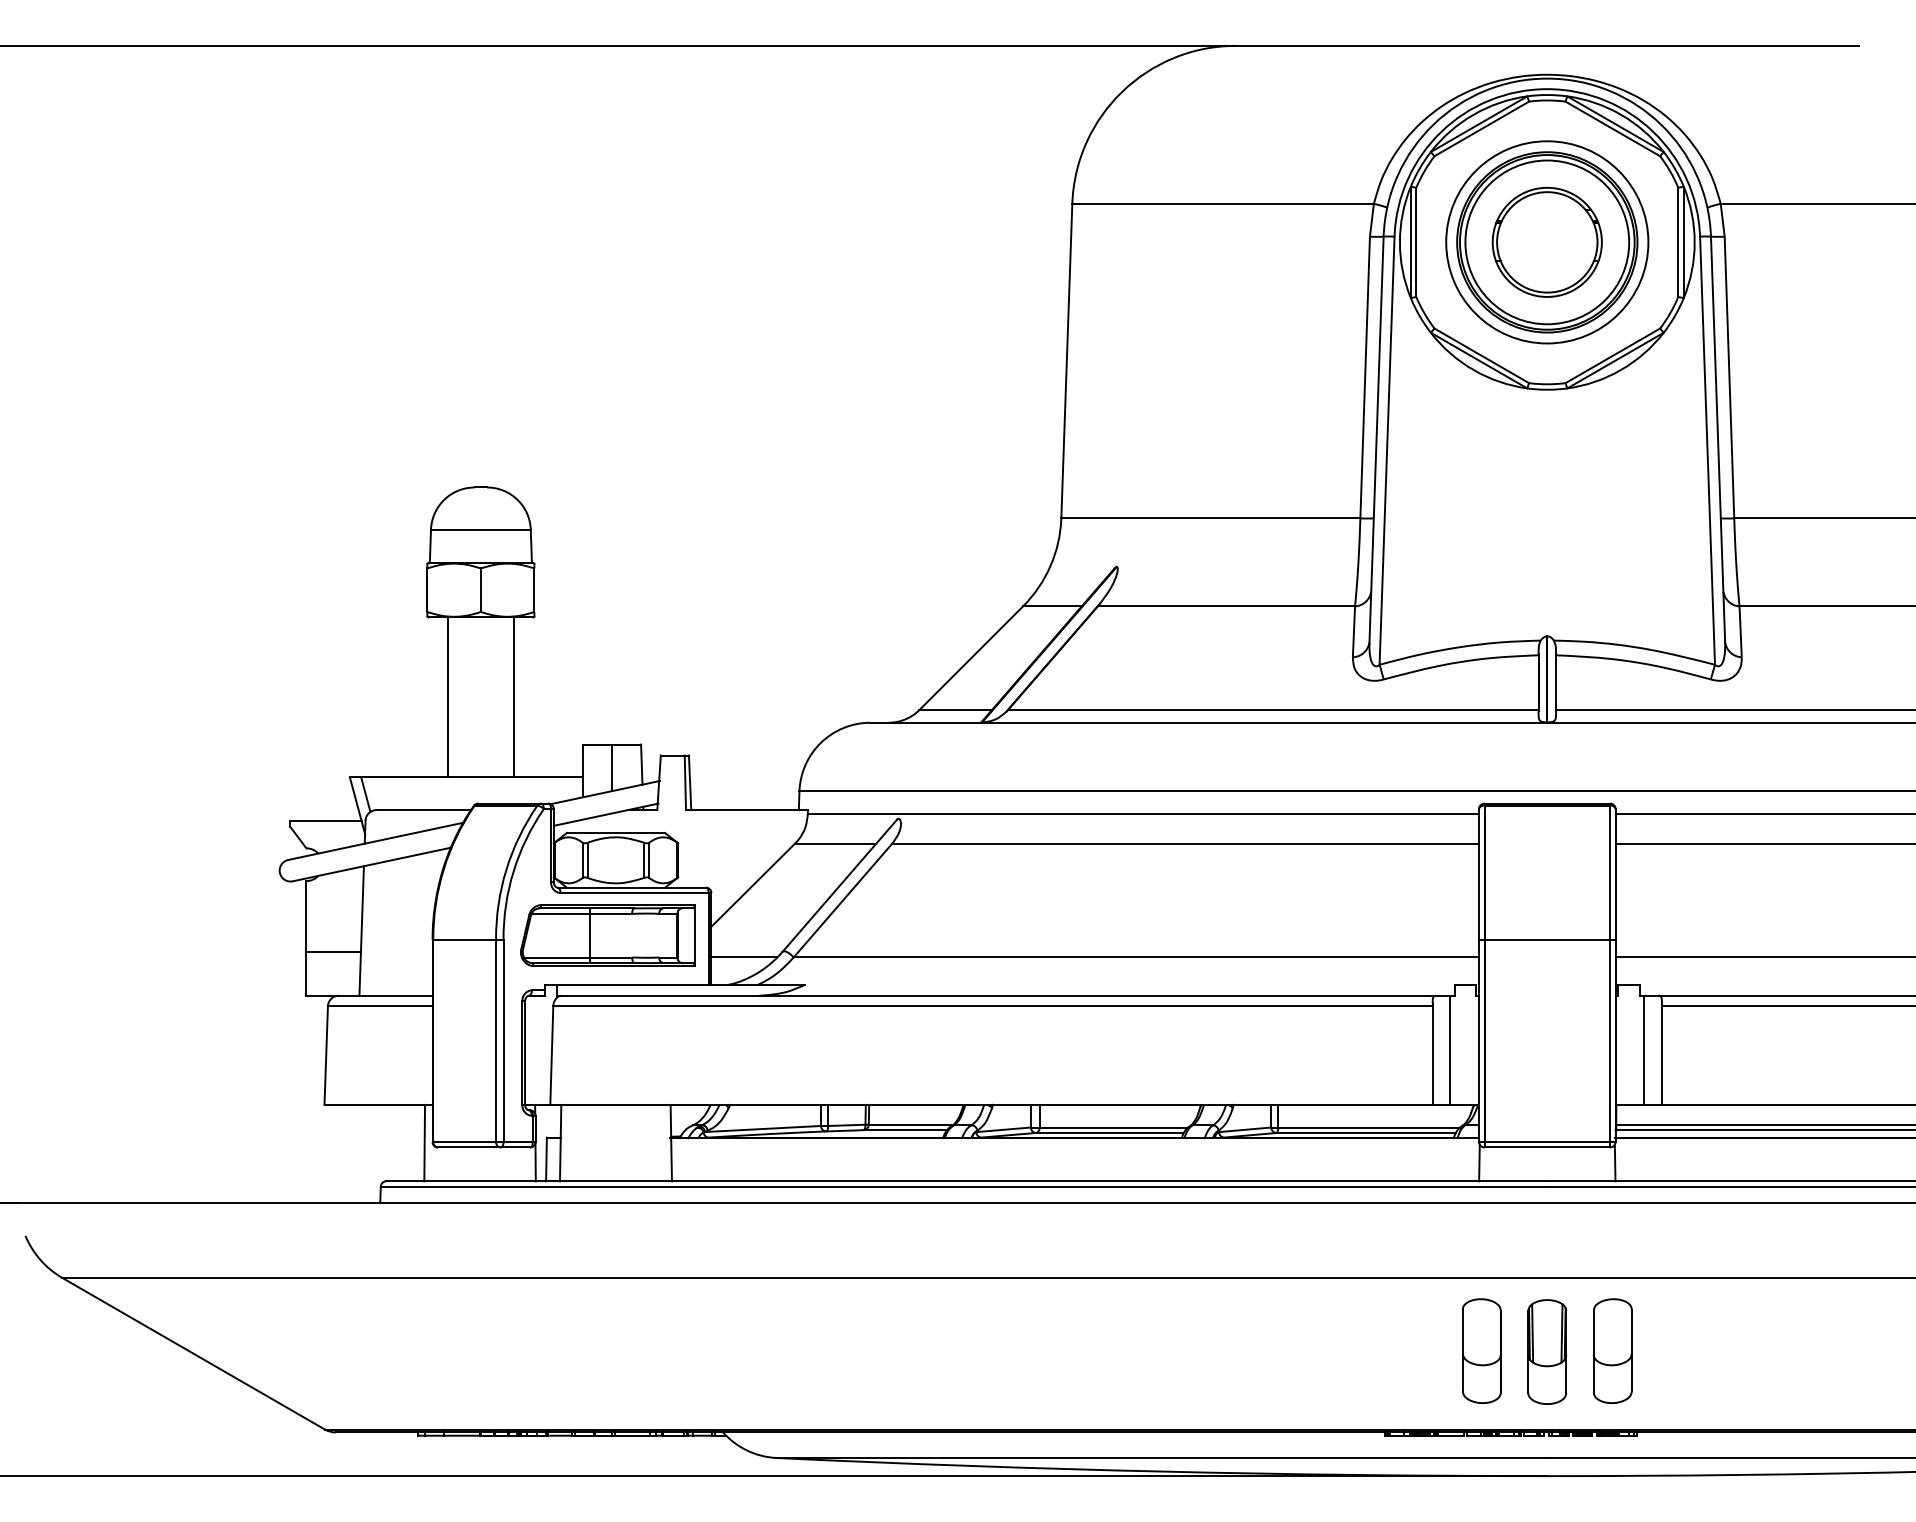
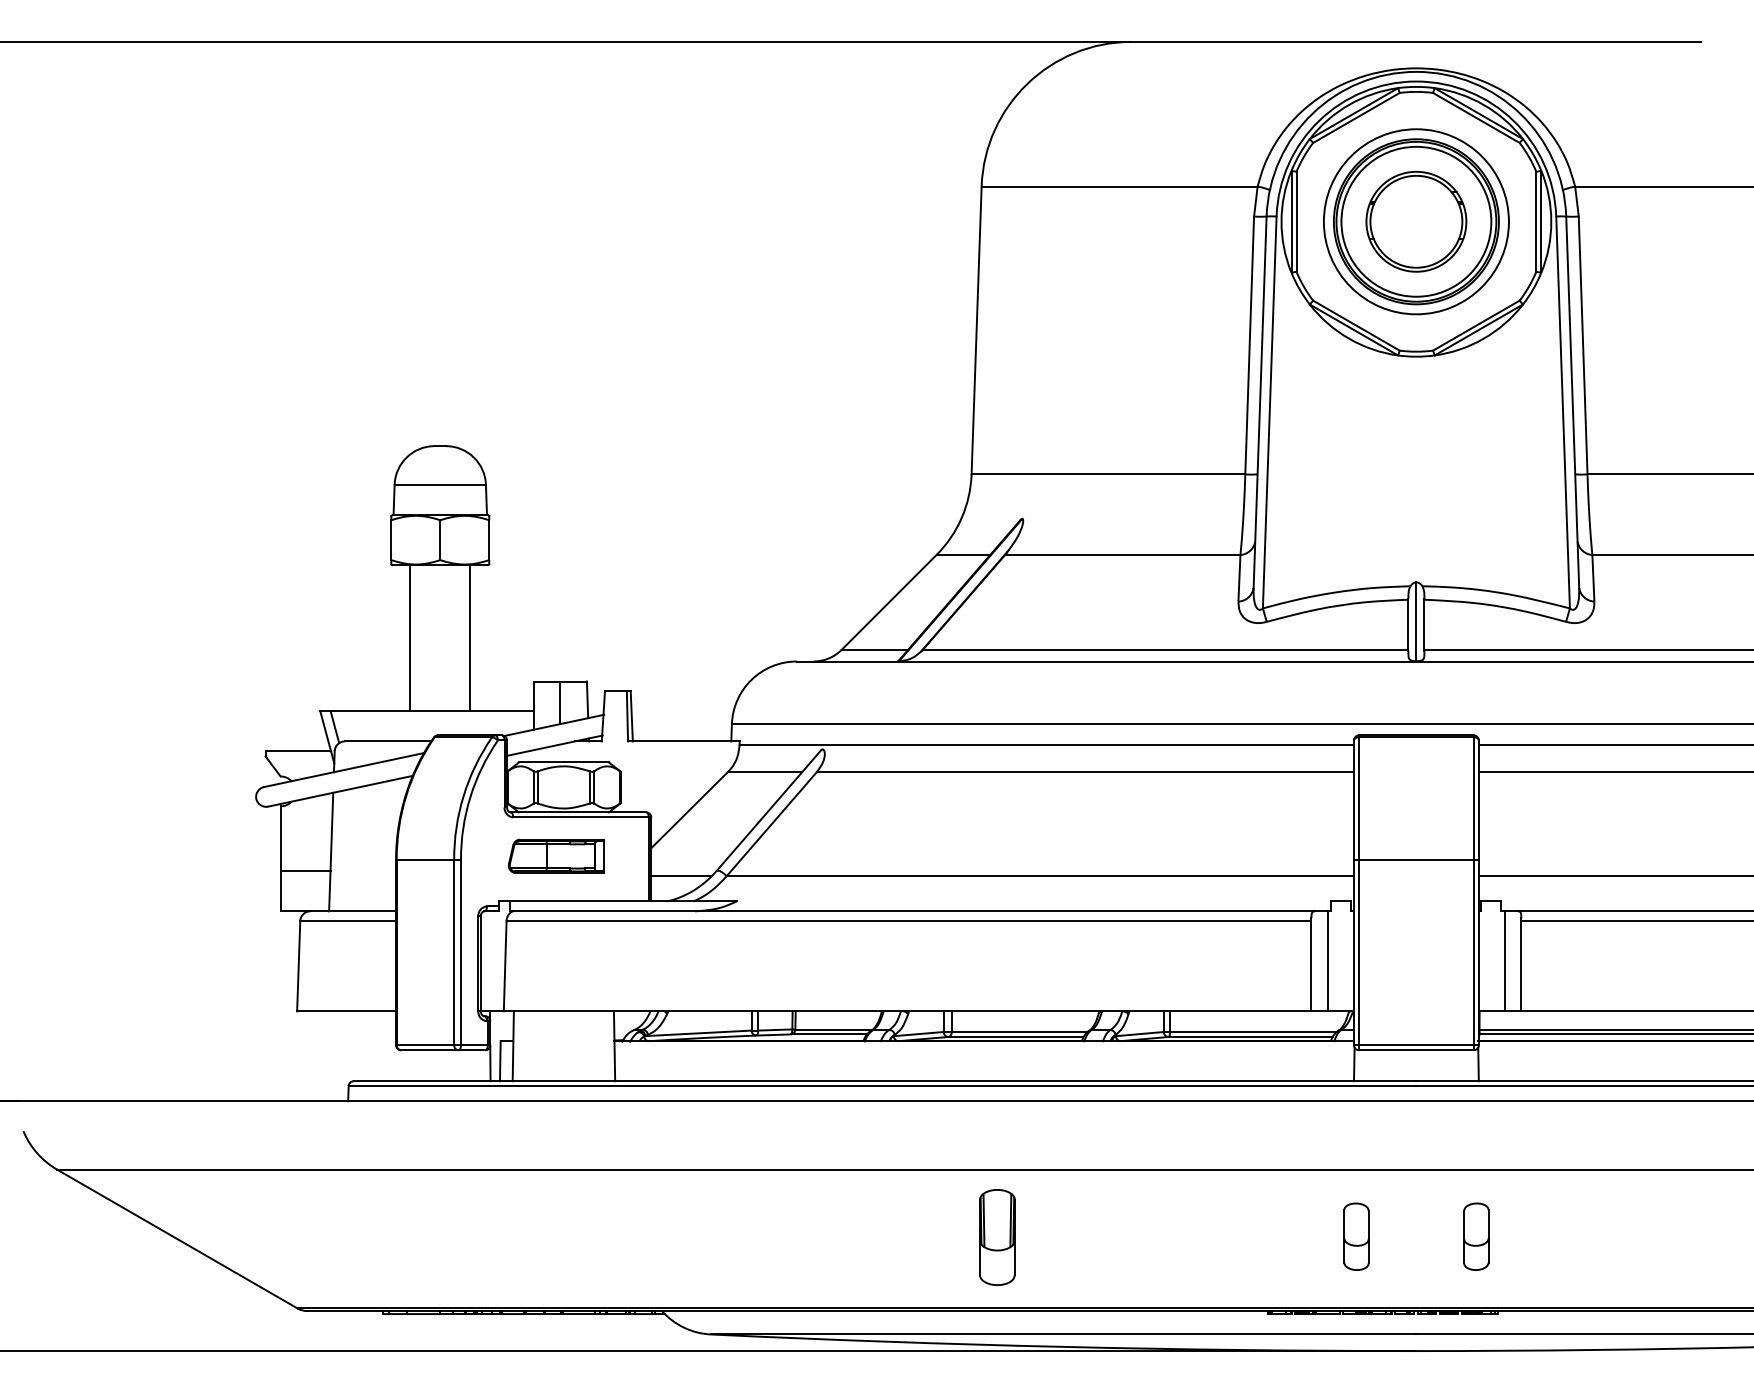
part: (607, 935) -> (556, 856), size x0.6
line: (424, 1143) -> (388, 1046), removed
part: (1481, 1350) -> (1356, 1236), size x0.7
part: (1612, 1350) -> (1476, 1236), size x0.7
part: (1547, 1352) -> (997, 1237), moved

